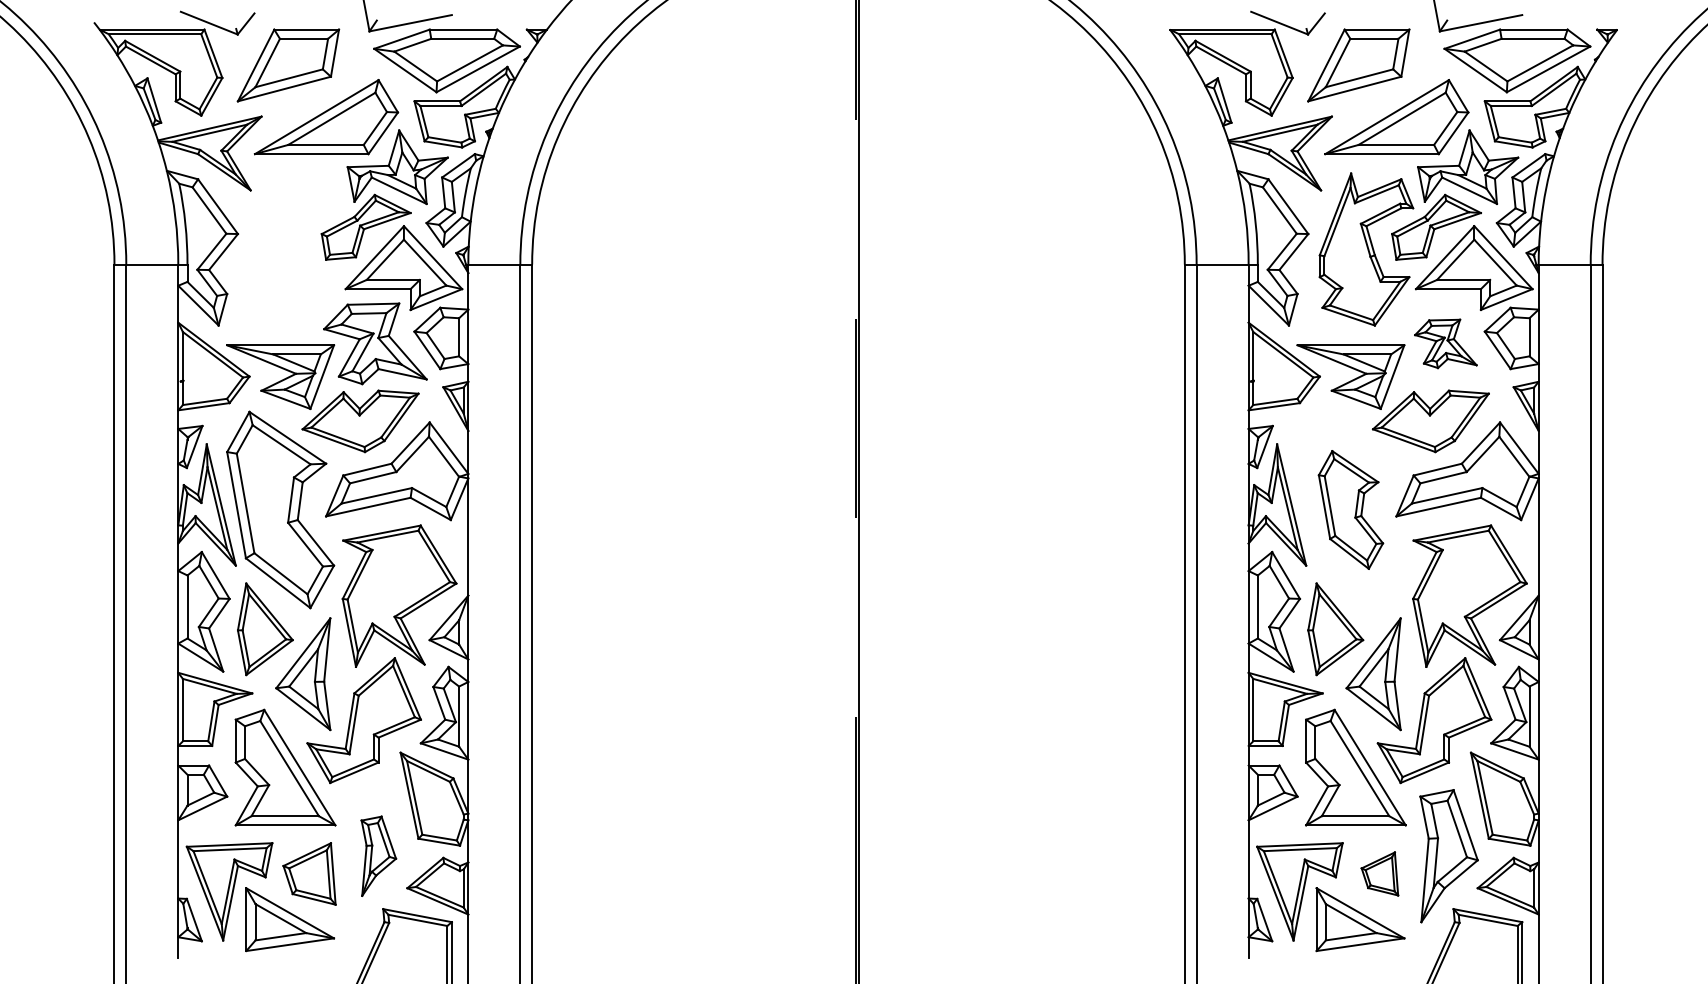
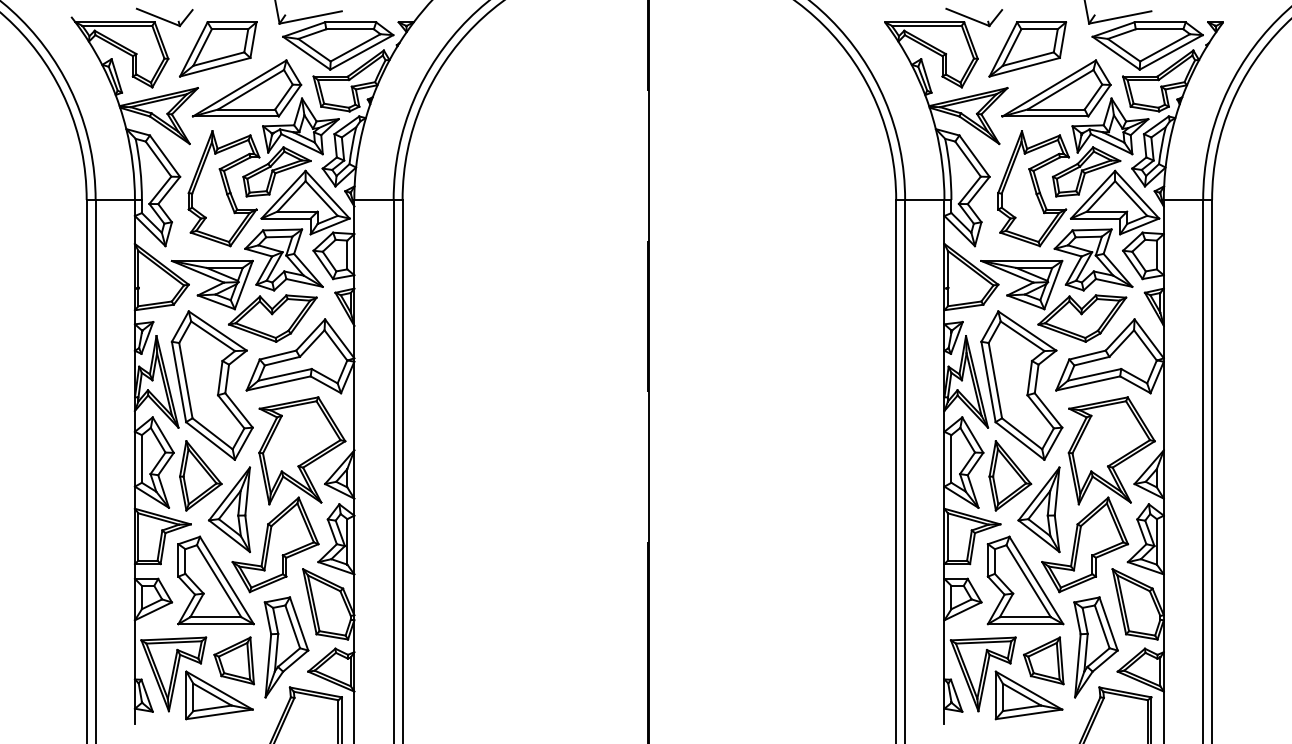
part: (295, 249) -> (223, 188), added
part: (1445, 343) -> (1093, 259), size x1.67
part: (1350, 509) -> (1021, 385), size x1.67
part: (378, 856) -> (286, 647), size x1.67
part: (1379, 873) -> (1043, 660), size x1.43

